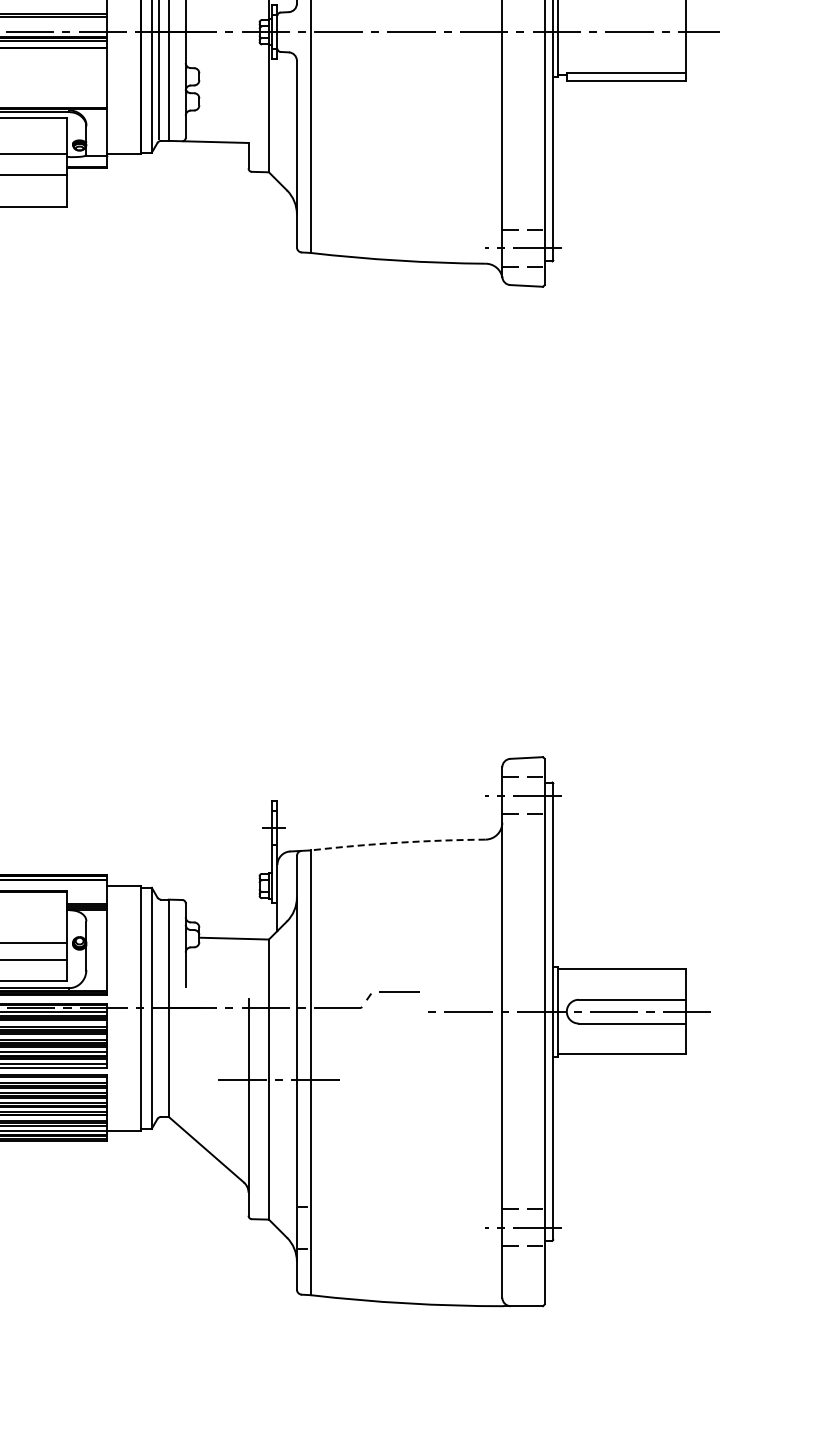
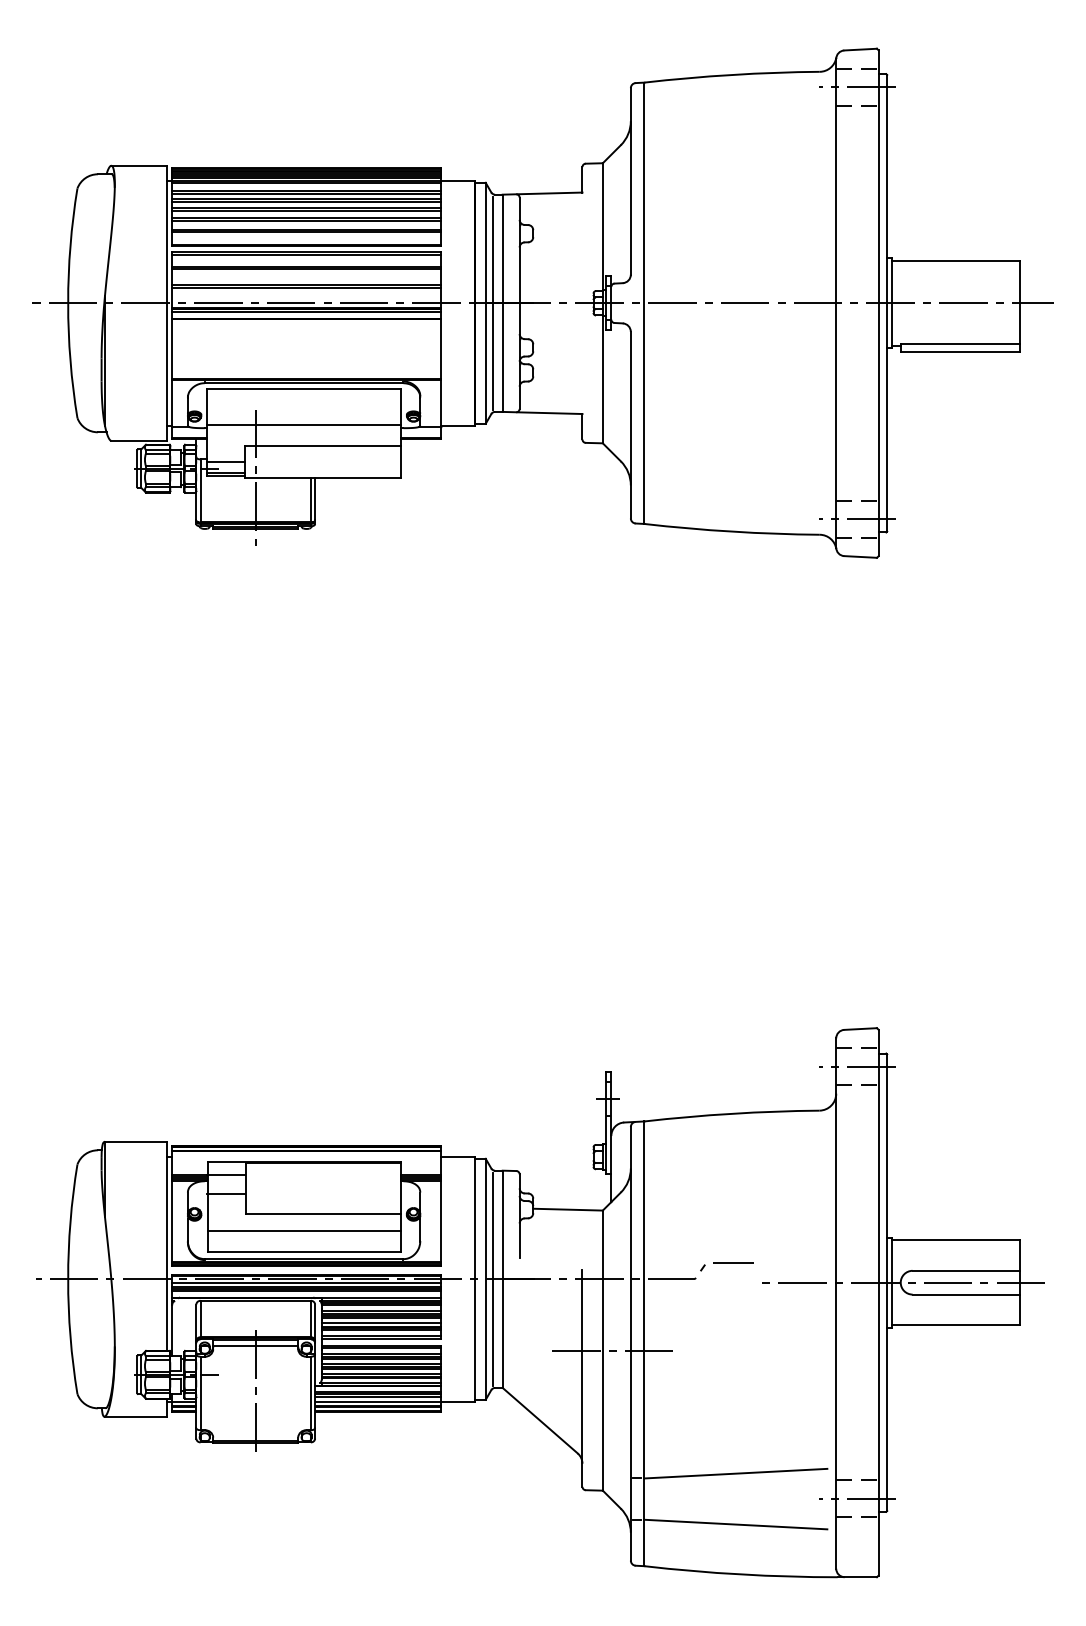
arc: (397, 842) -> (731, 1113), dashed -> solid
line: (159, 1007) -> (493, 1278), added
line: (401, 1202) -> (735, 1473), added
line: (401, 1253) -> (735, 1524), added

